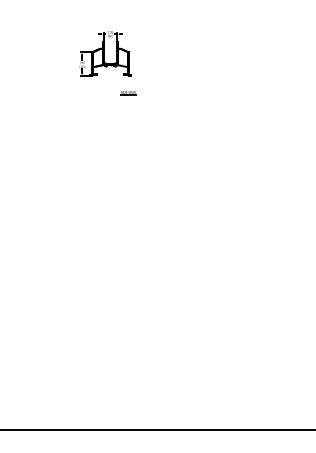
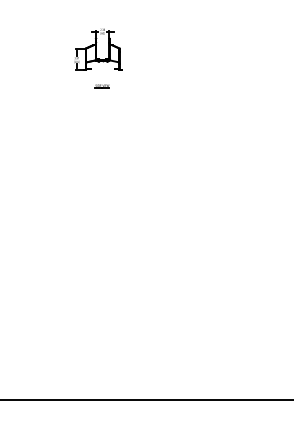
part: (127, 93) -> (101, 86), moved

